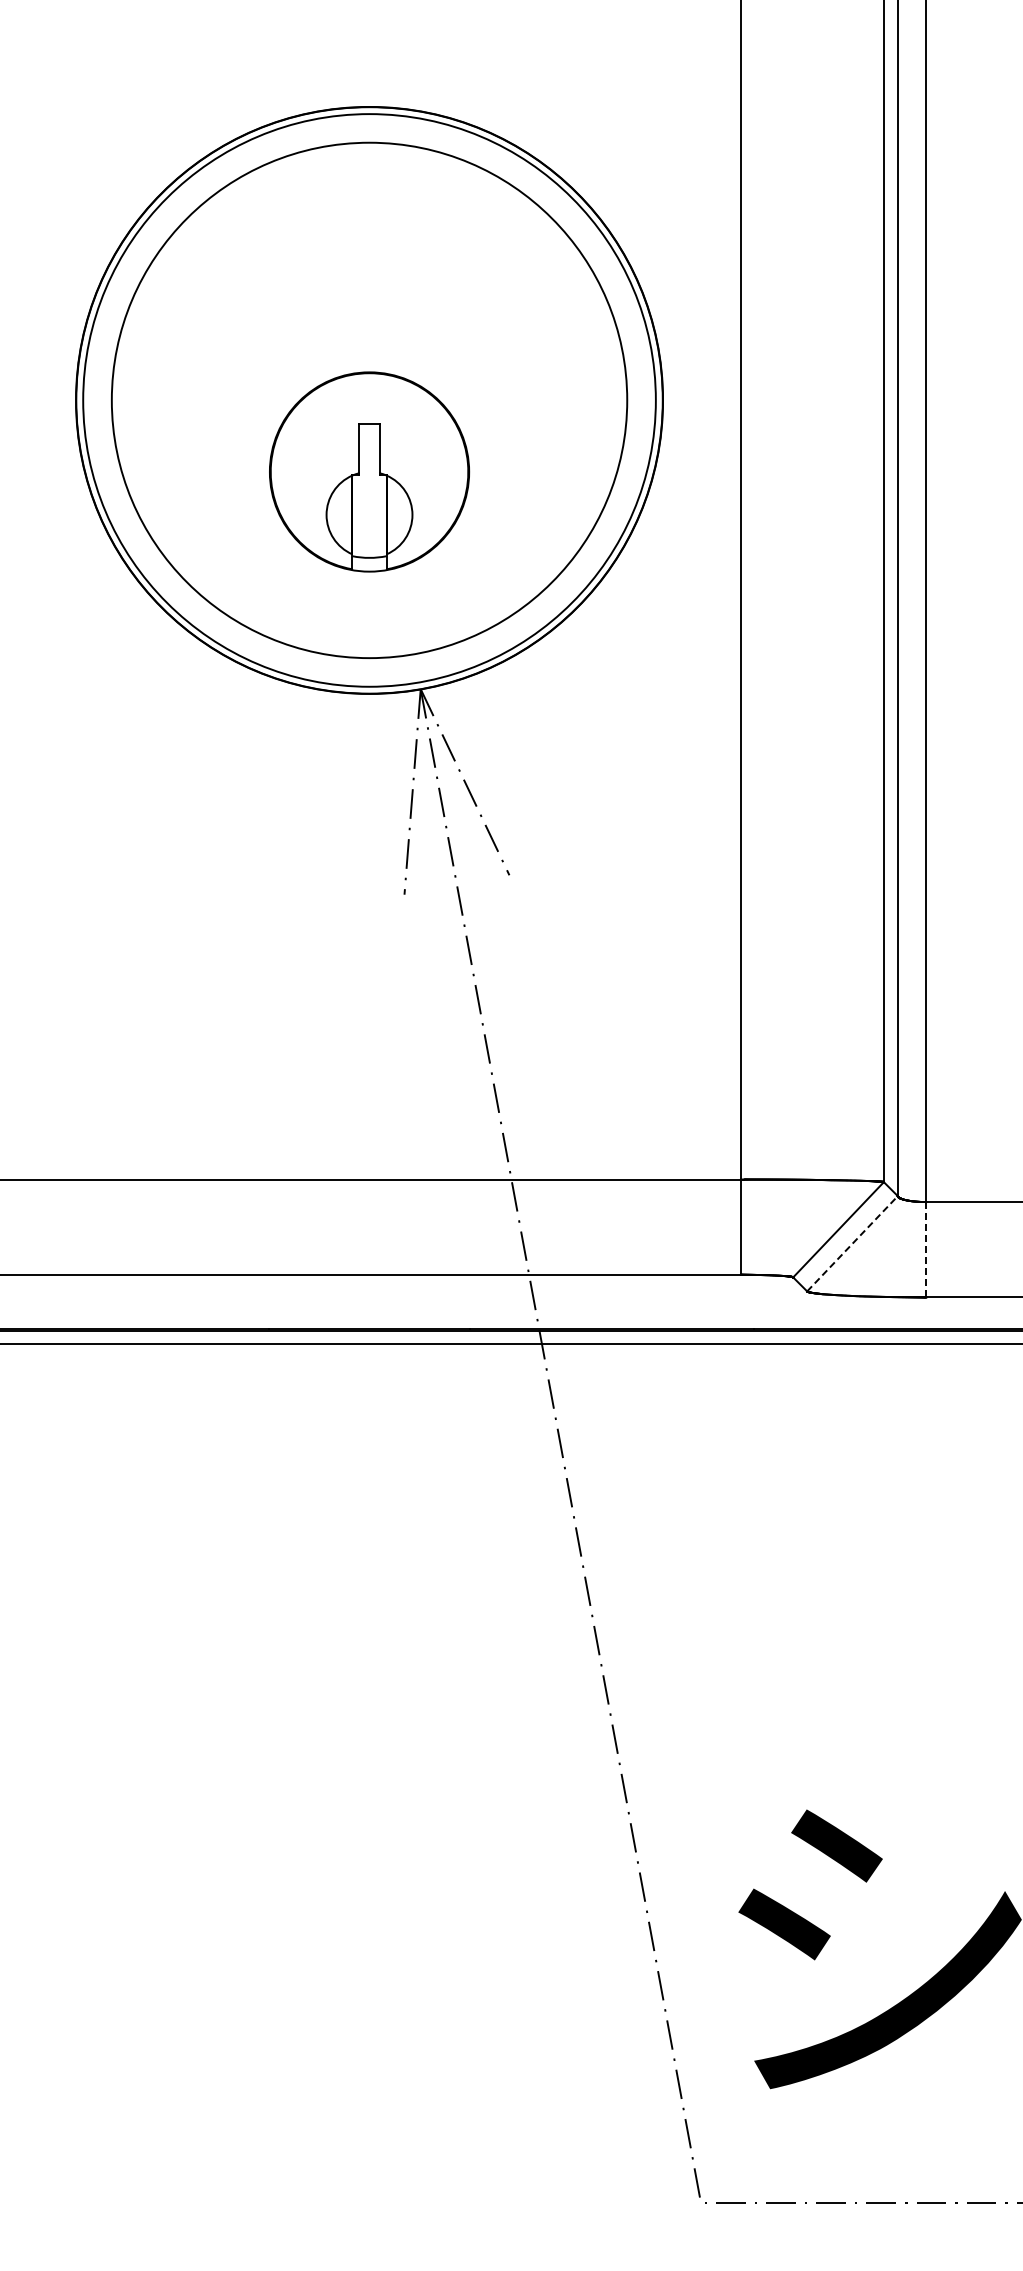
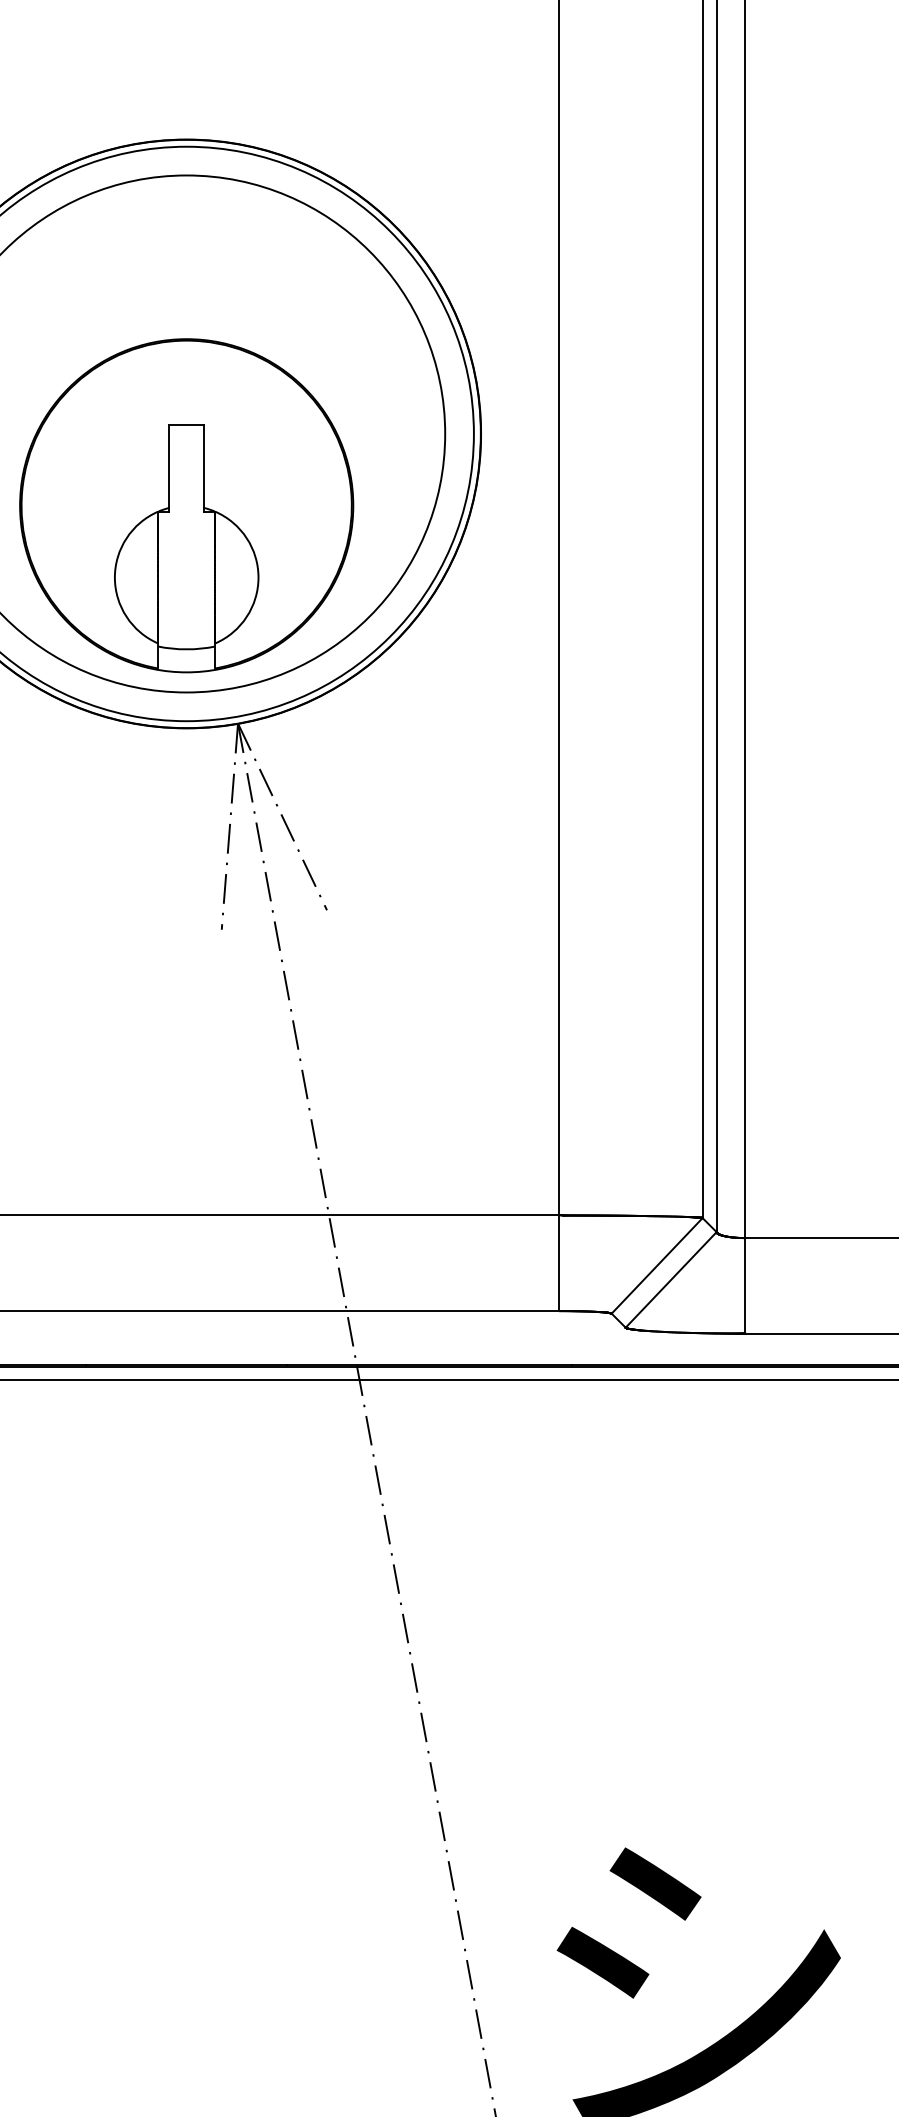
part: (369, 471) -> (186, 505), size x1.67
line: (852, 1243) -> (671, 1279), dashed -> solid
line: (926, 1249) -> (745, 1285), dashed -> solid

